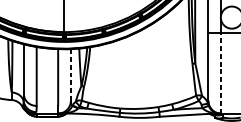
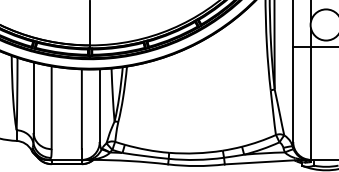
line: (221, 73) -> (311, 103), dashed -> solid
line: (70, 75) -> (99, 106), dashed -> solid

